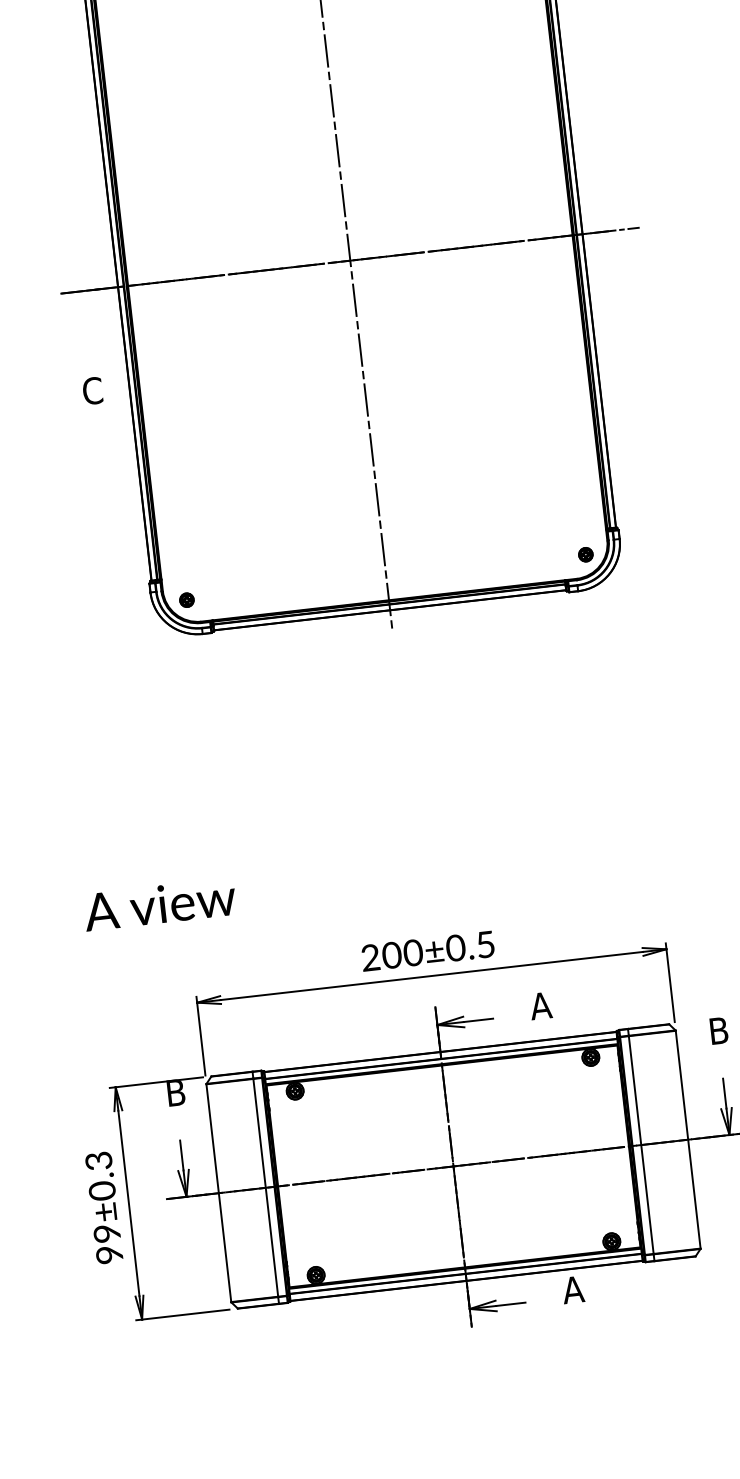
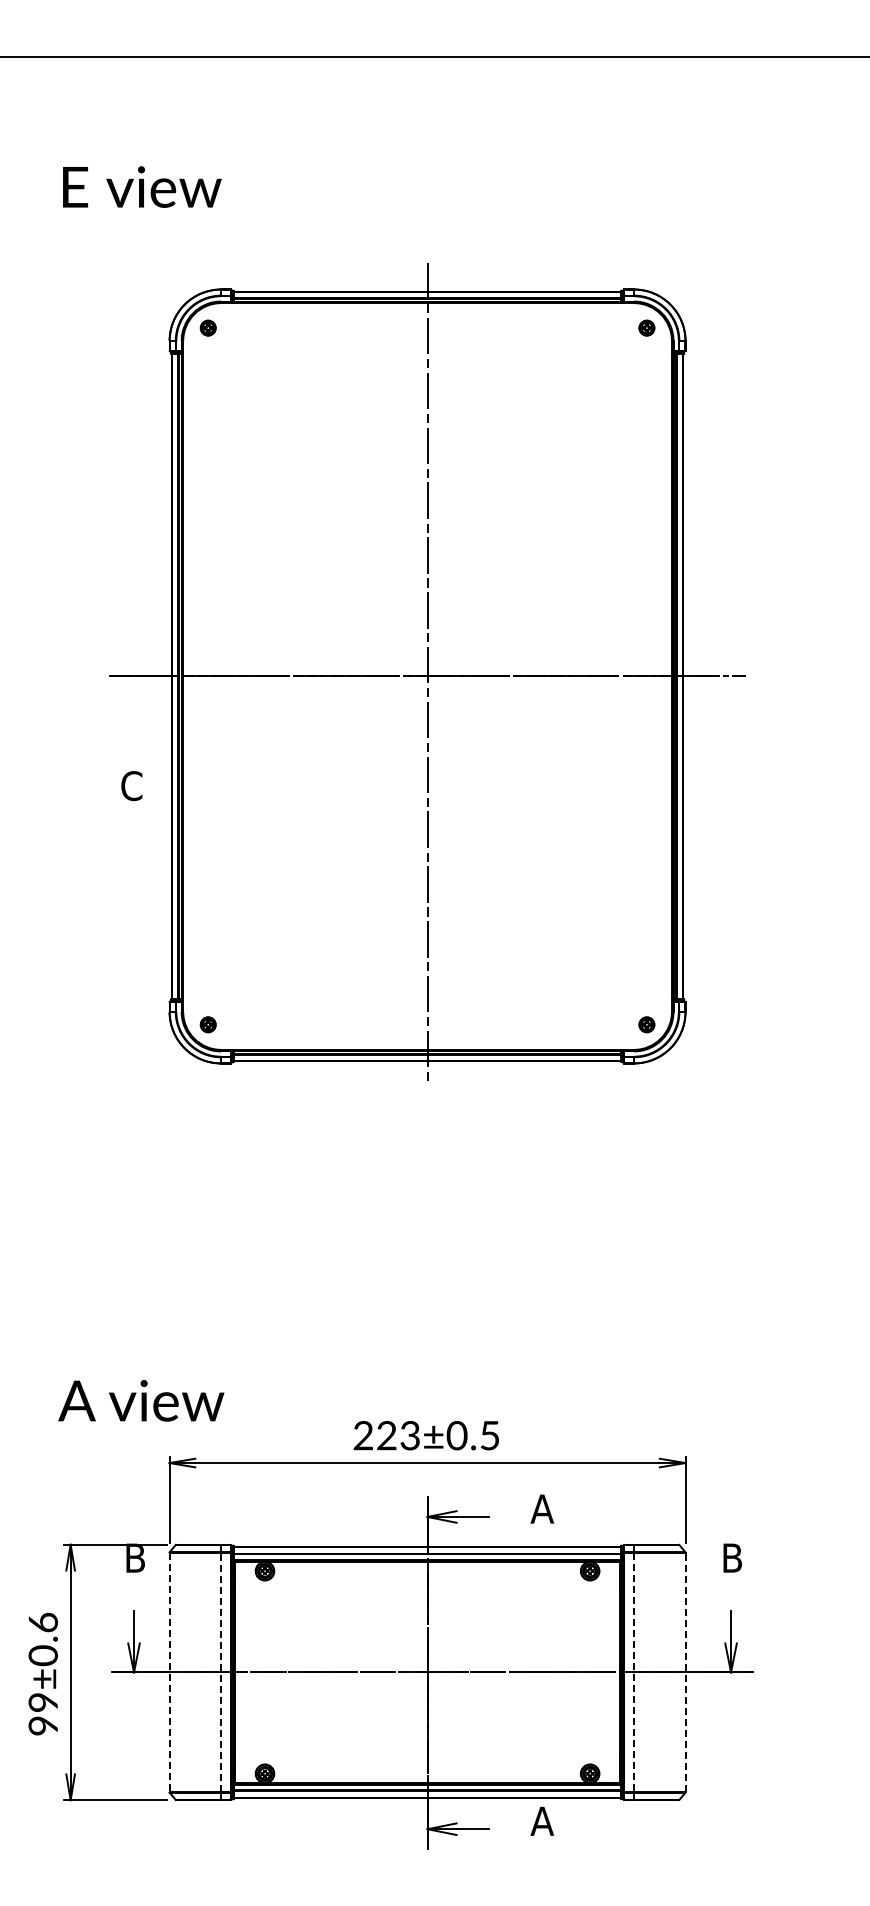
text: (160, 904) -> (141, 1400), moved
text: (402, 953) -> (398, 1435), 200±0.5 -> 223±0.5
line: (688, 1139) -> (685, 1672), solid -> dashed
line: (641, 1145) -> (634, 1672), solid -> dashed
text: (98, 1160) -> (42, 1622), 99±0.3 -> 99±0.6
line: (266, 1187) -> (221, 1672), solid -> dashed
line: (218, 1193) -> (169, 1672), solid -> dashed

